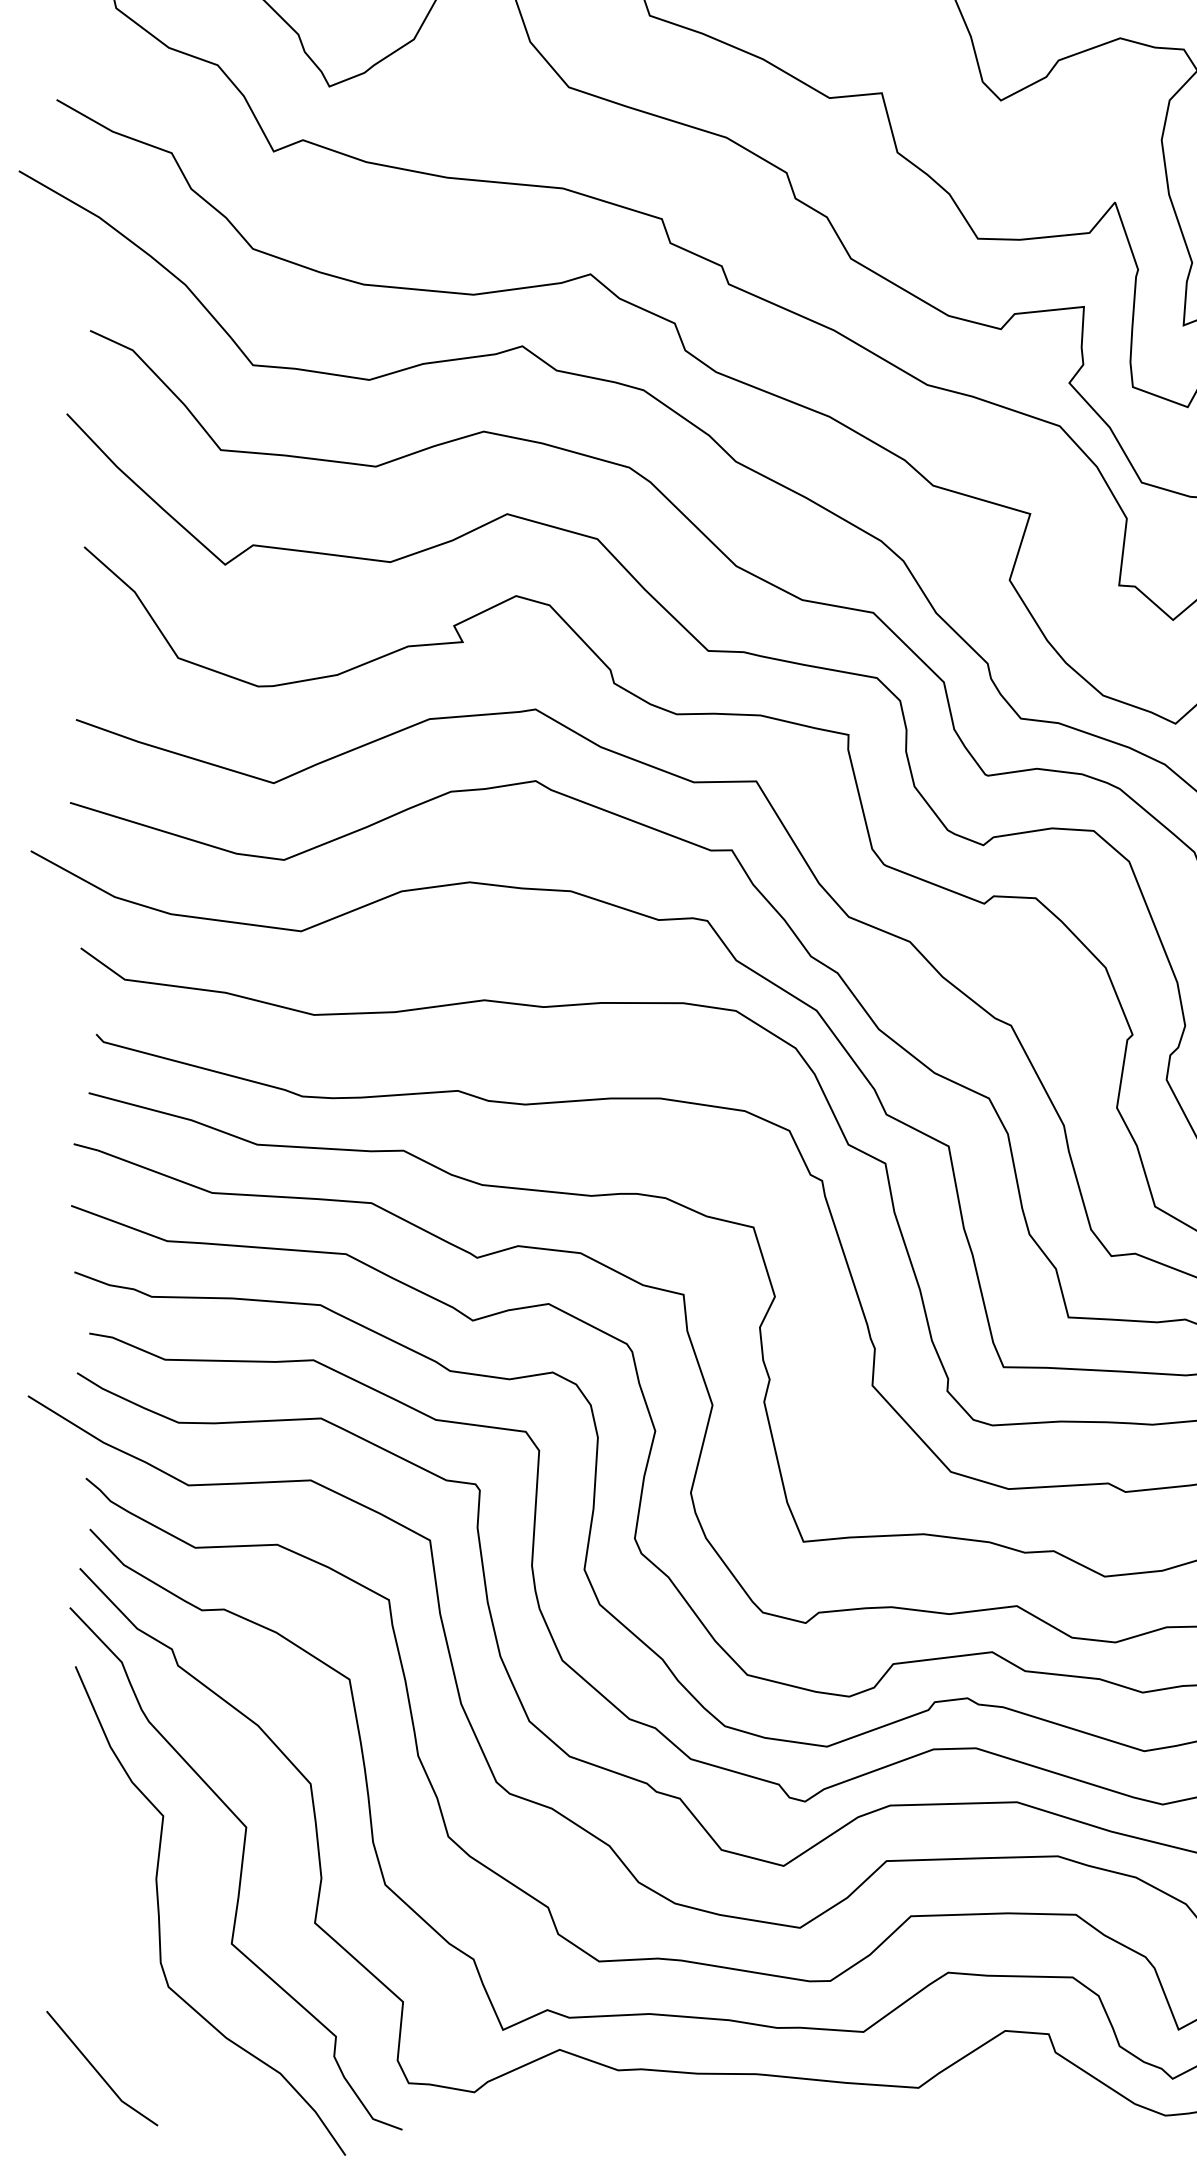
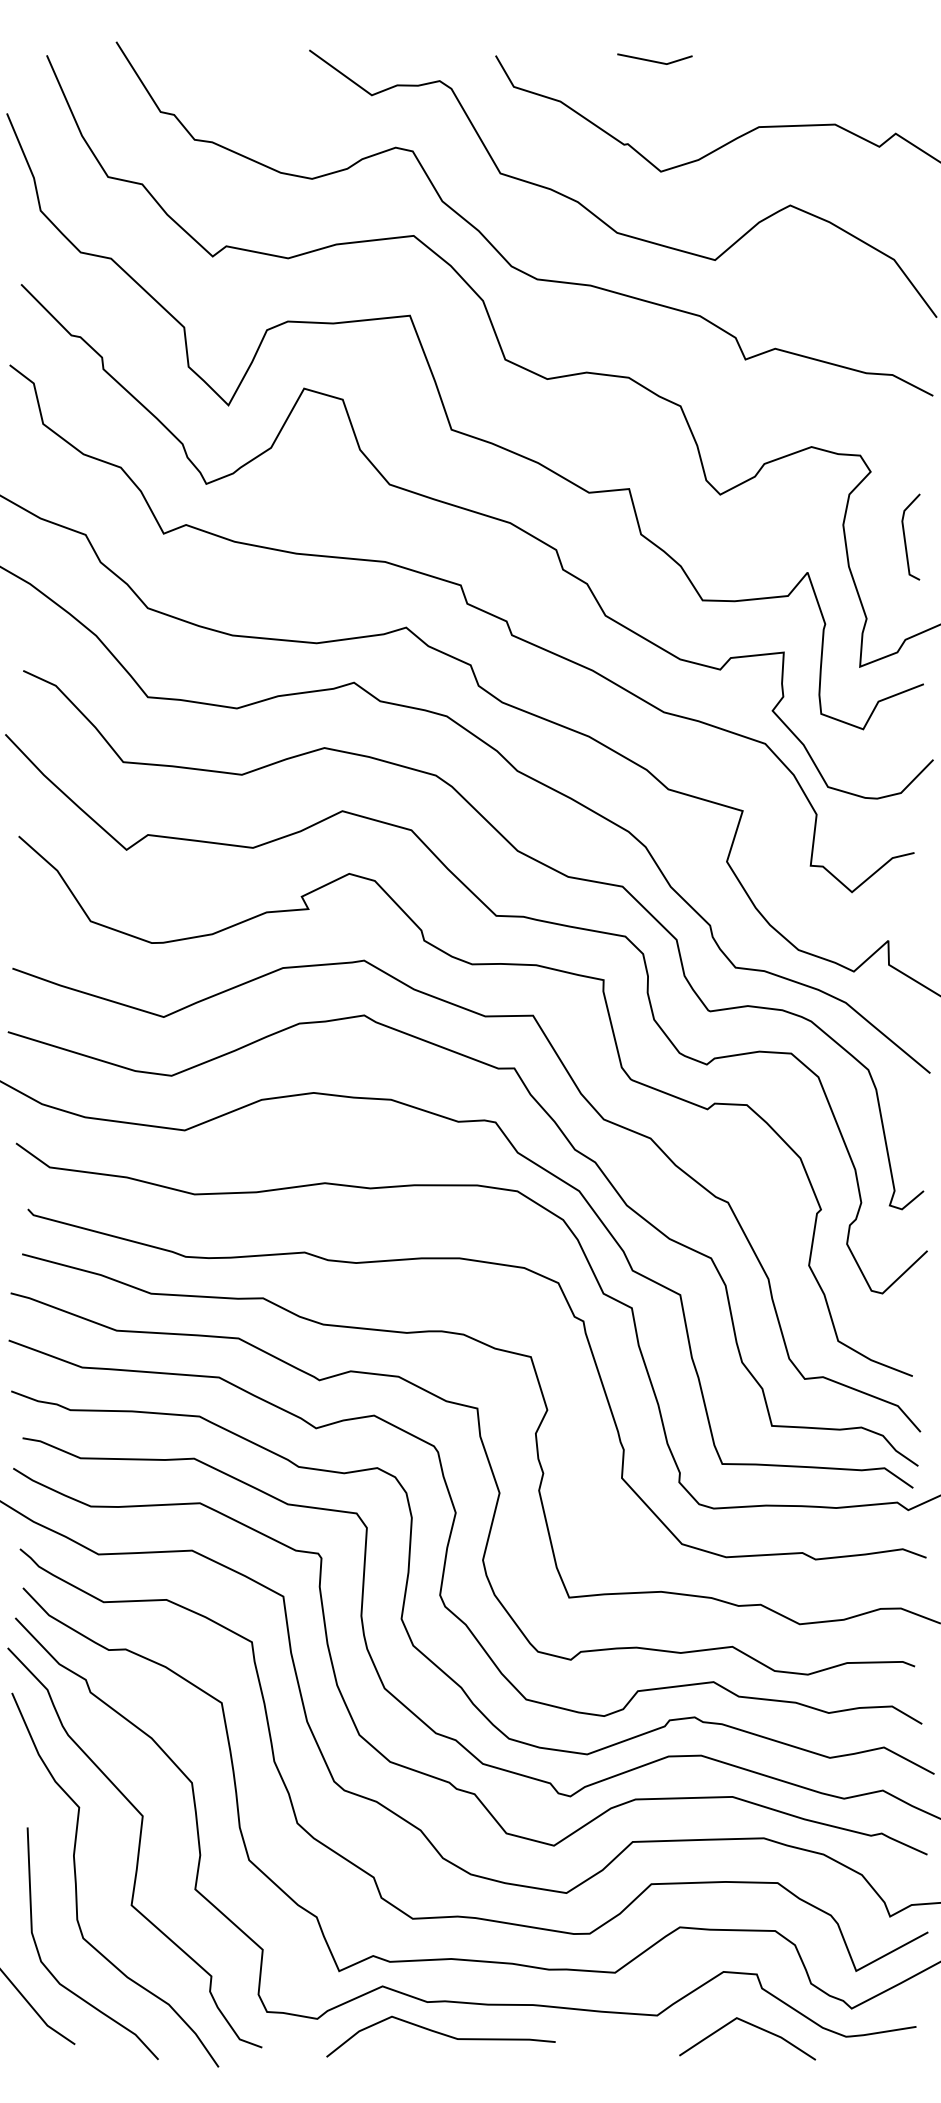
curve: (129, 2034) -> (53, 1974), added
line: (1040, 2100) -> (750, 2025), added
curve: (635, 2112) -> (440, 2034), added

